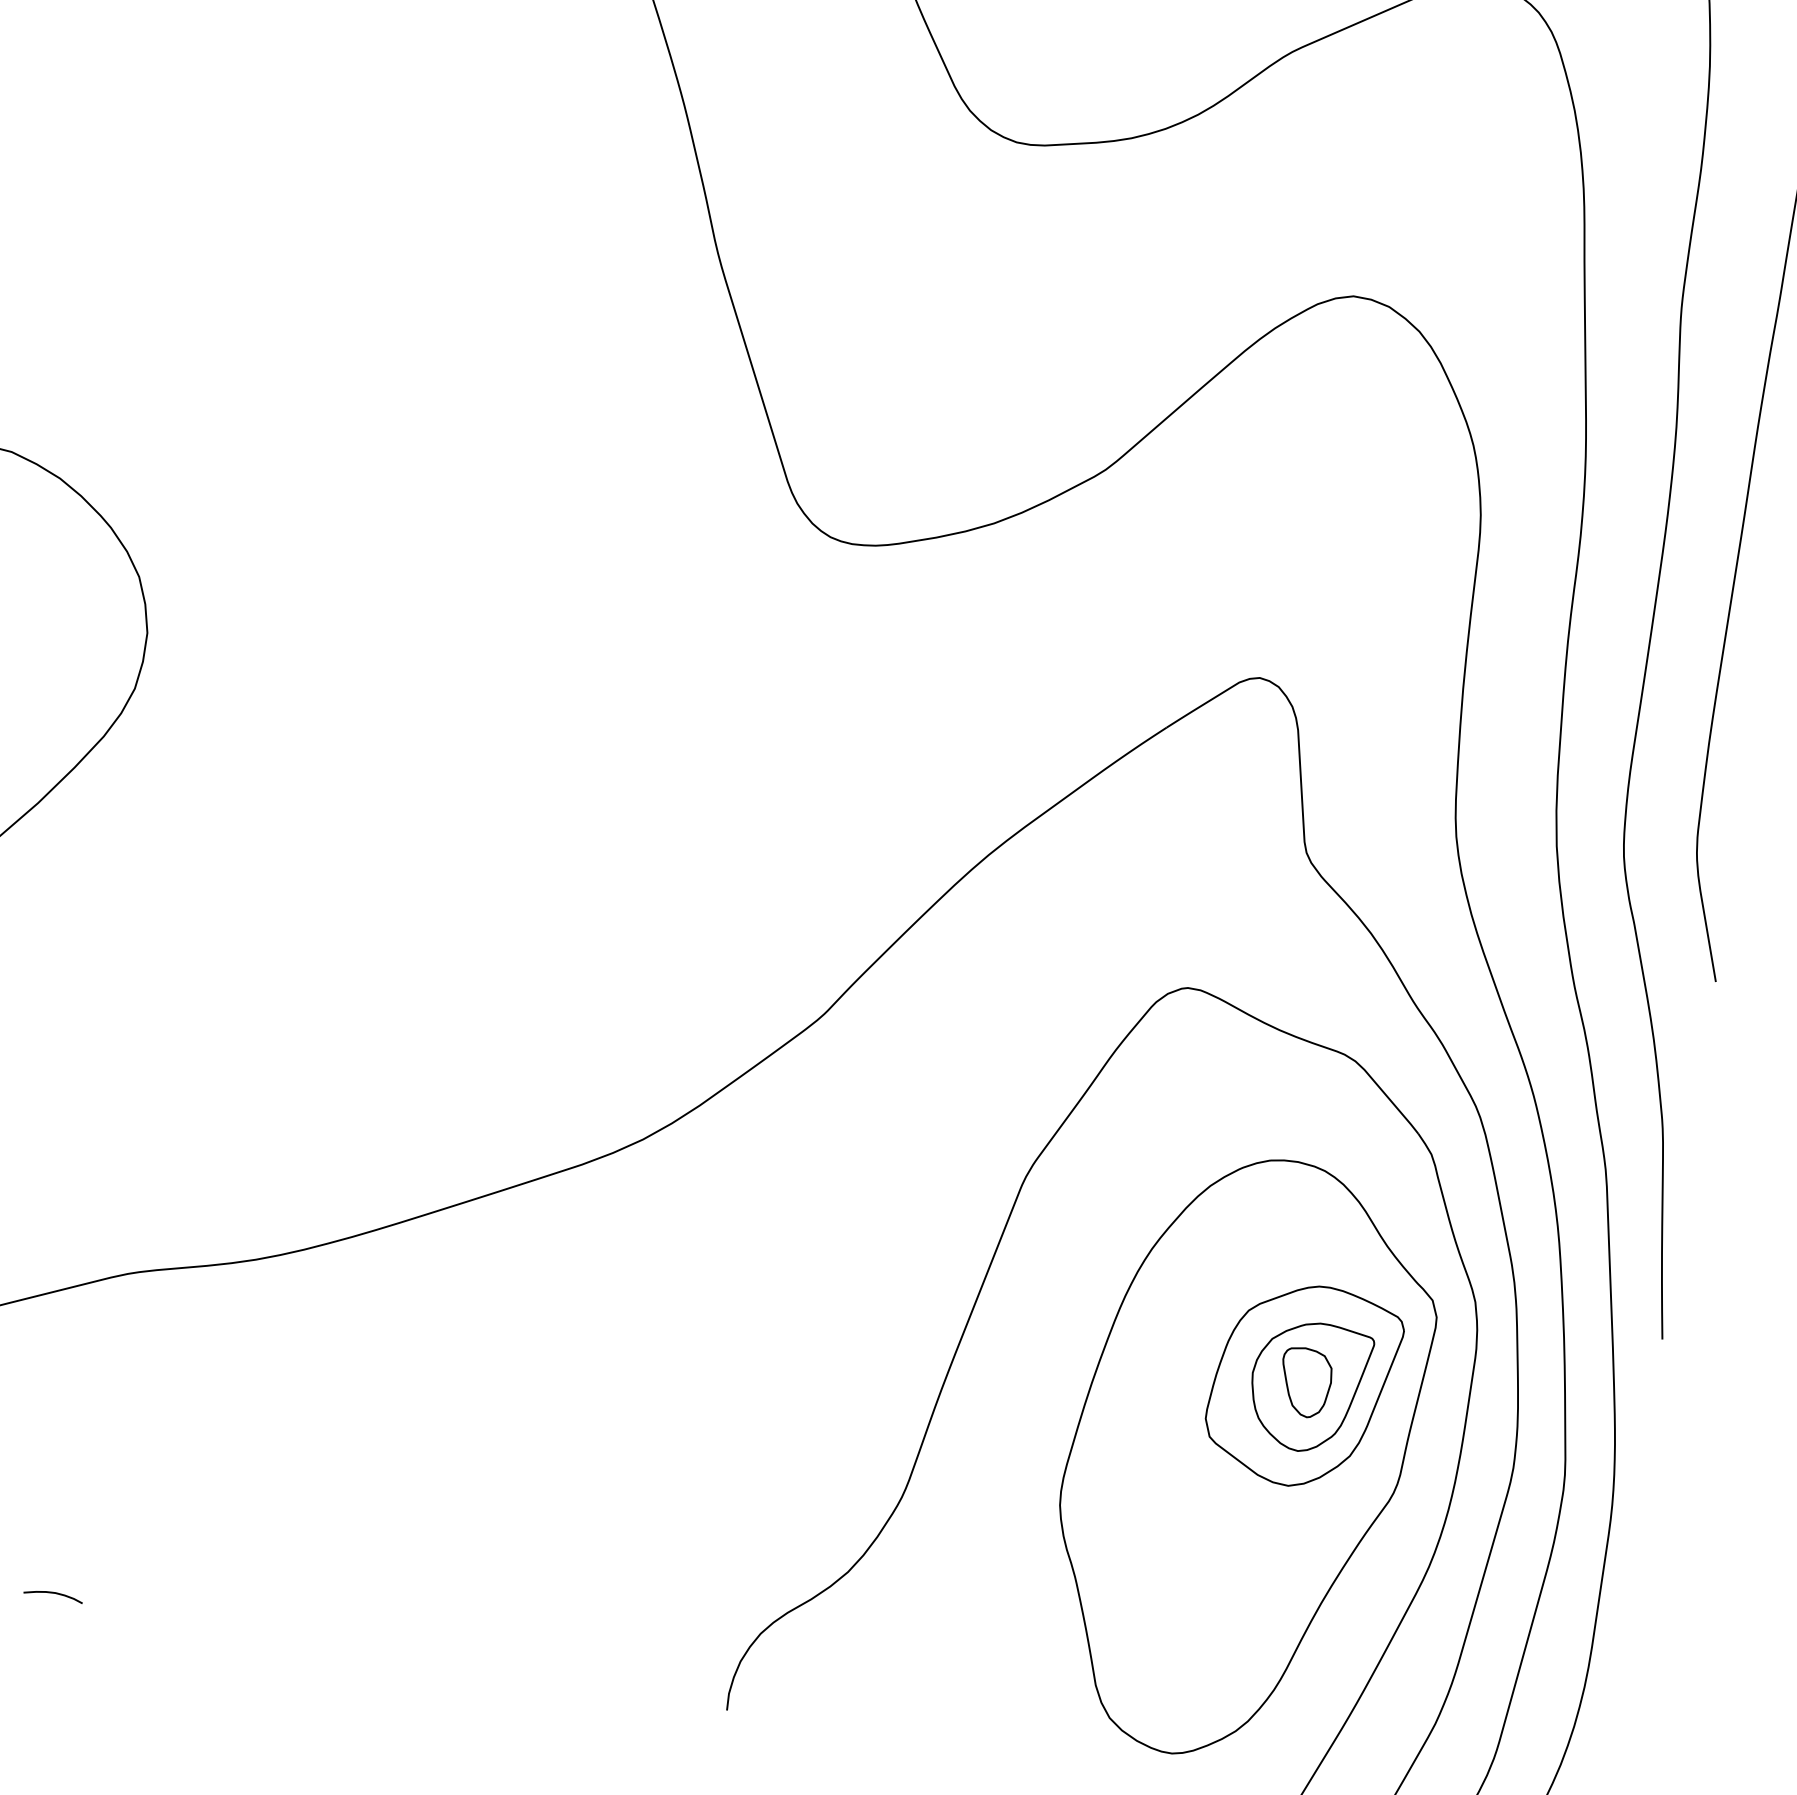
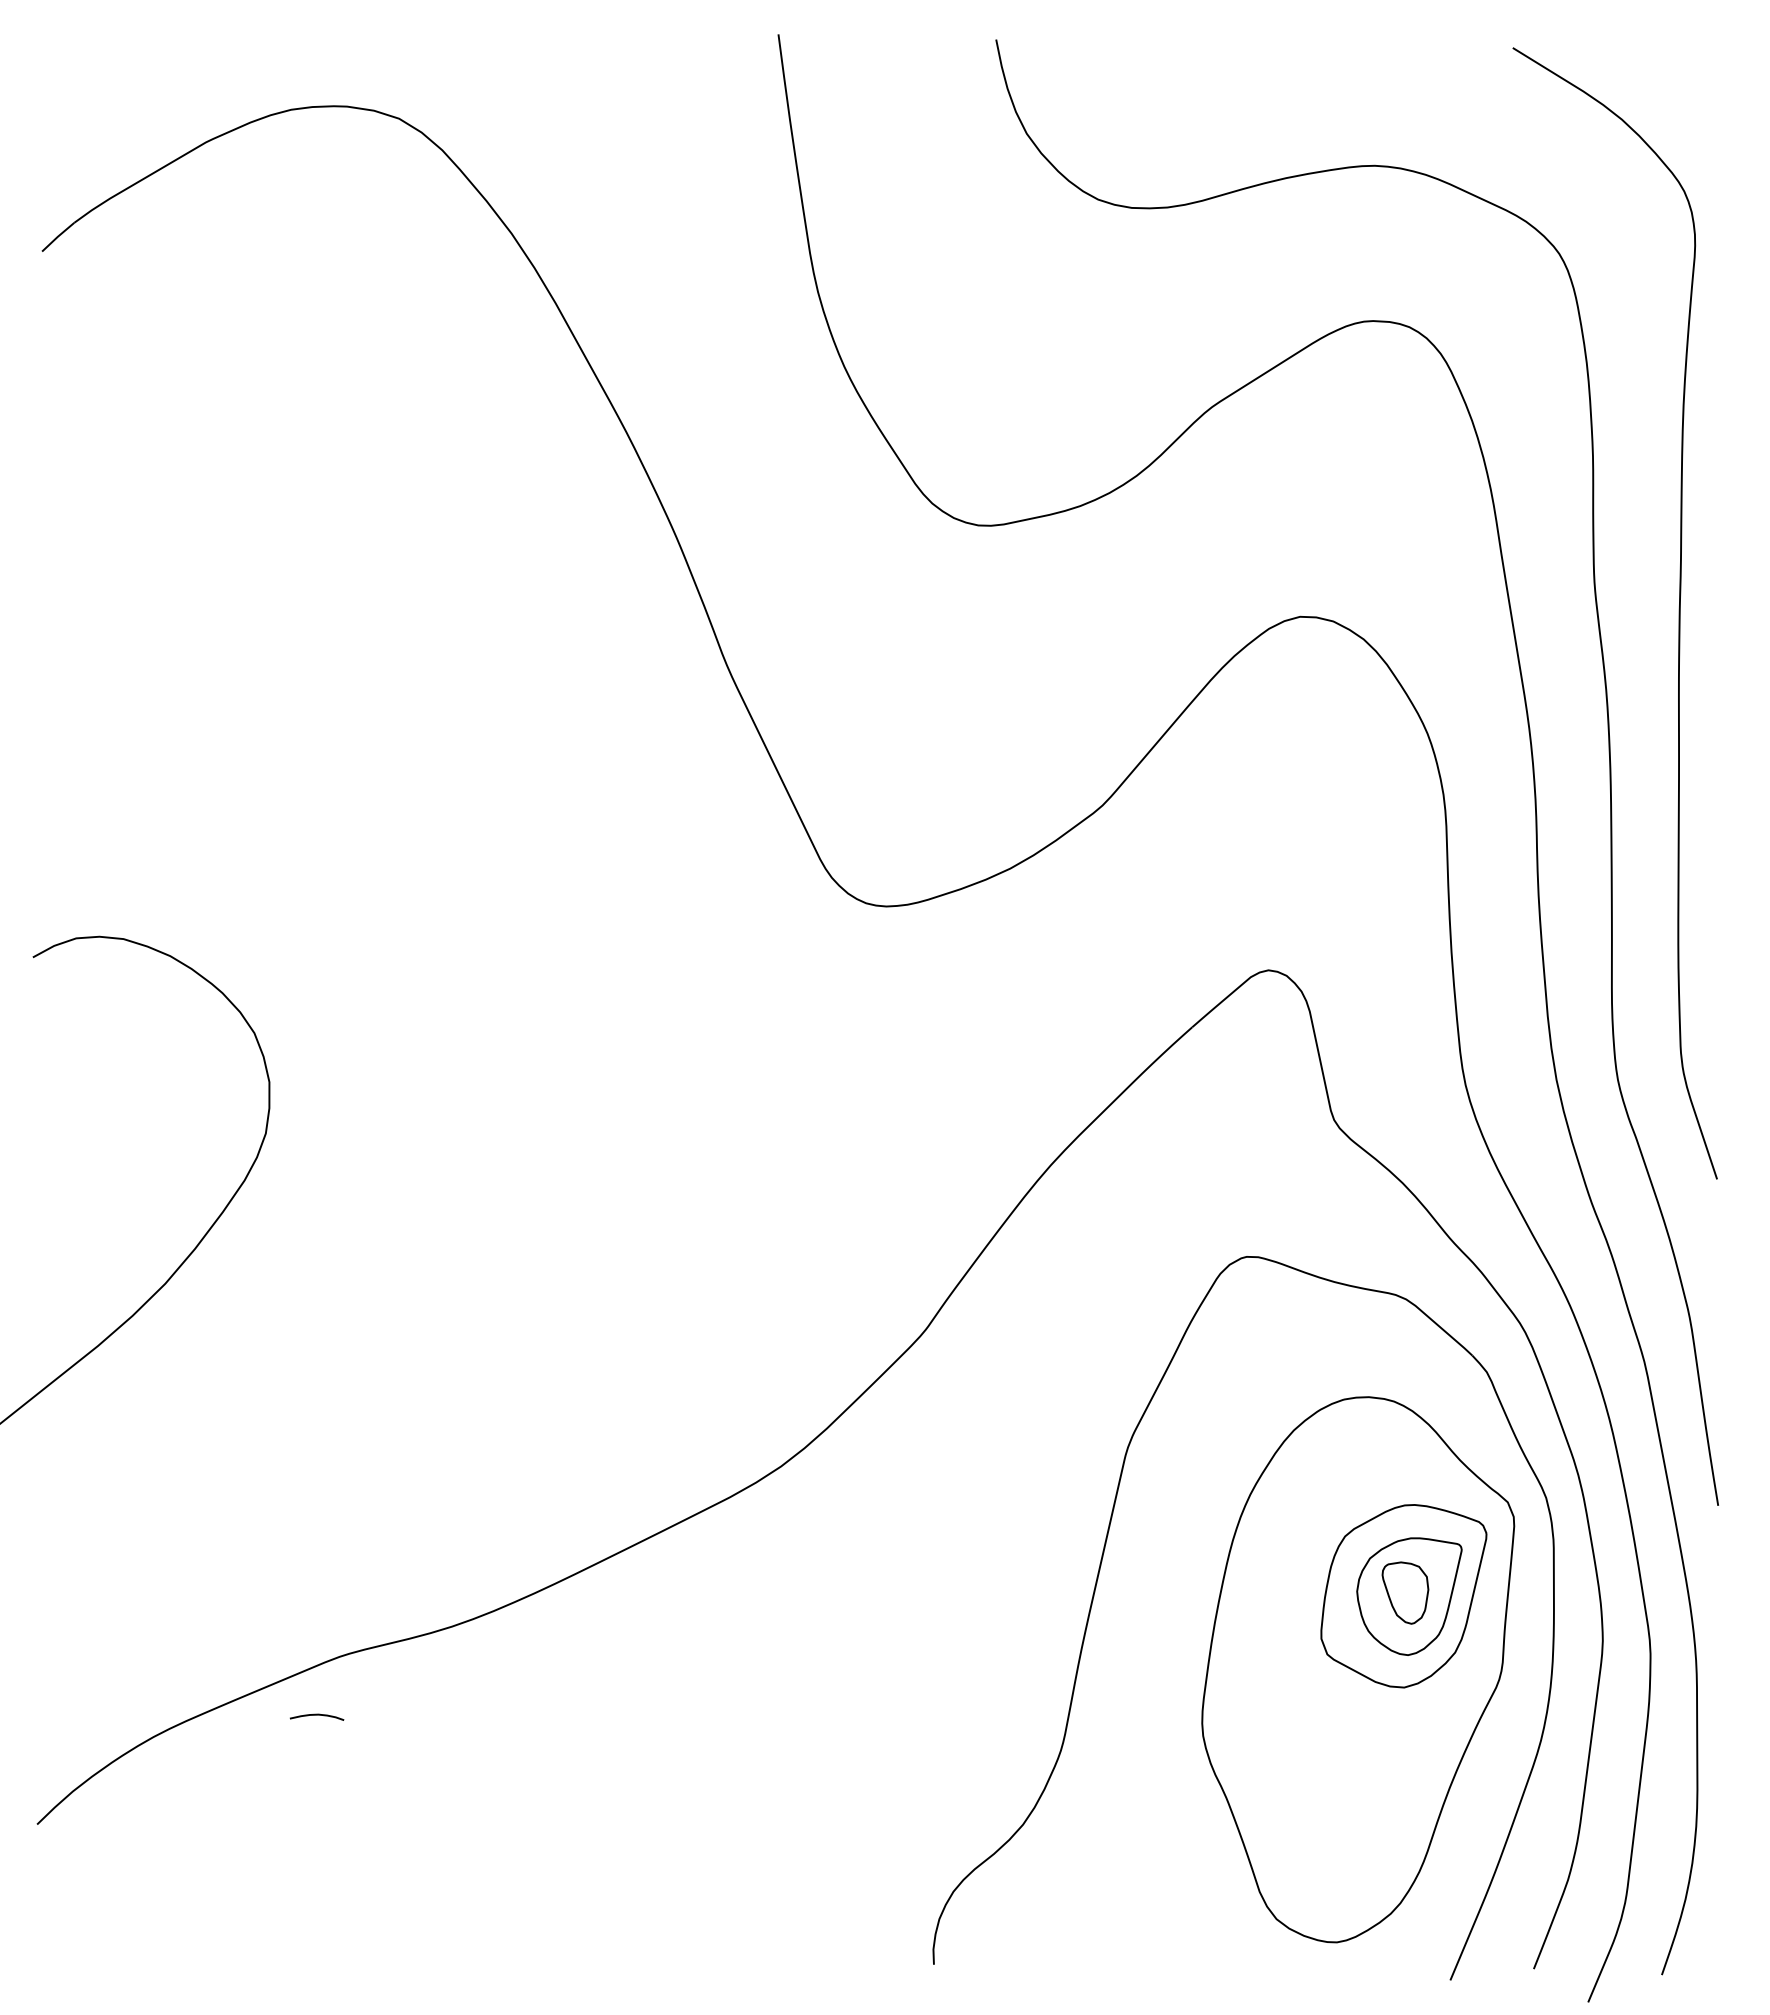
curve: (53, 1593) -> (316, 1715), moved

